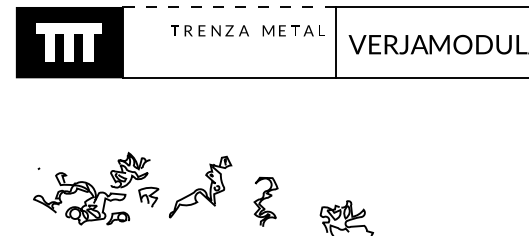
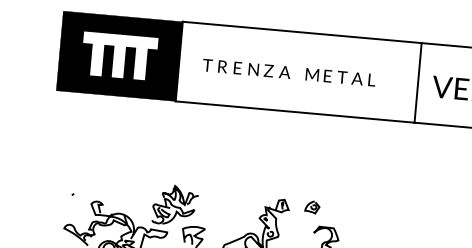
line: (229, 7) -> (302, 32), dashed -> solid
text: (247, 30) -> (288, 72), moved
part: (252, 161) -> (312, 207), added

